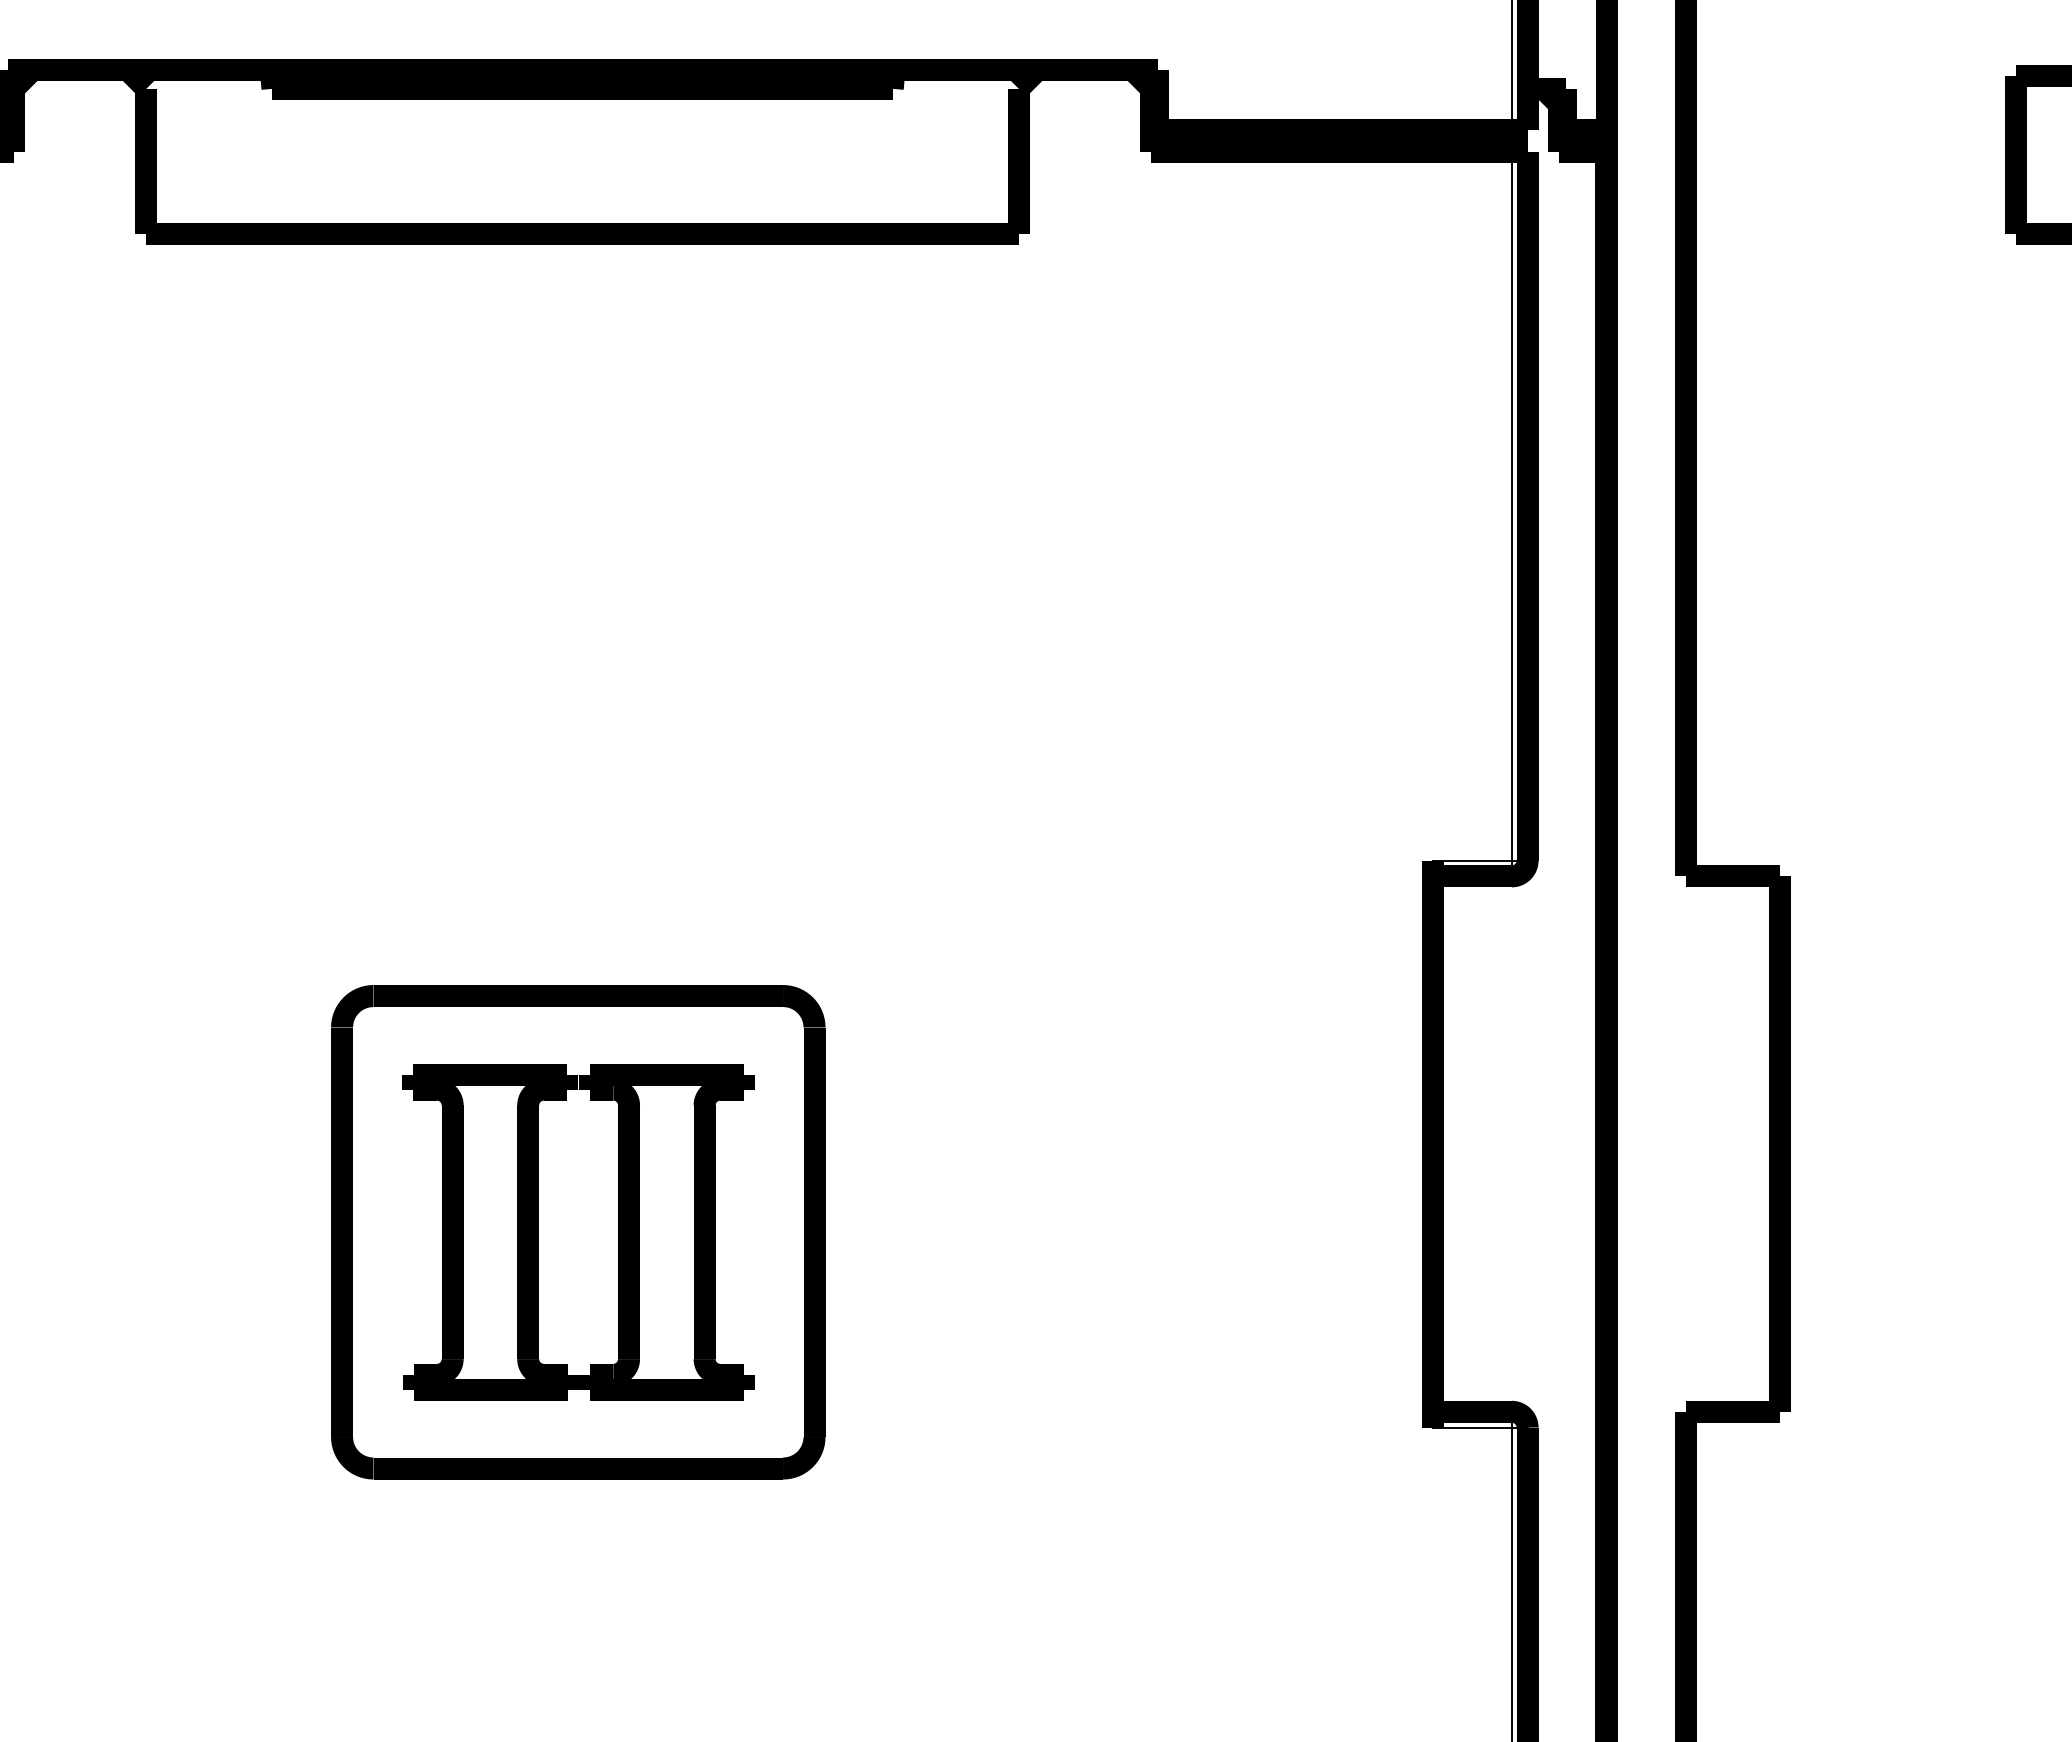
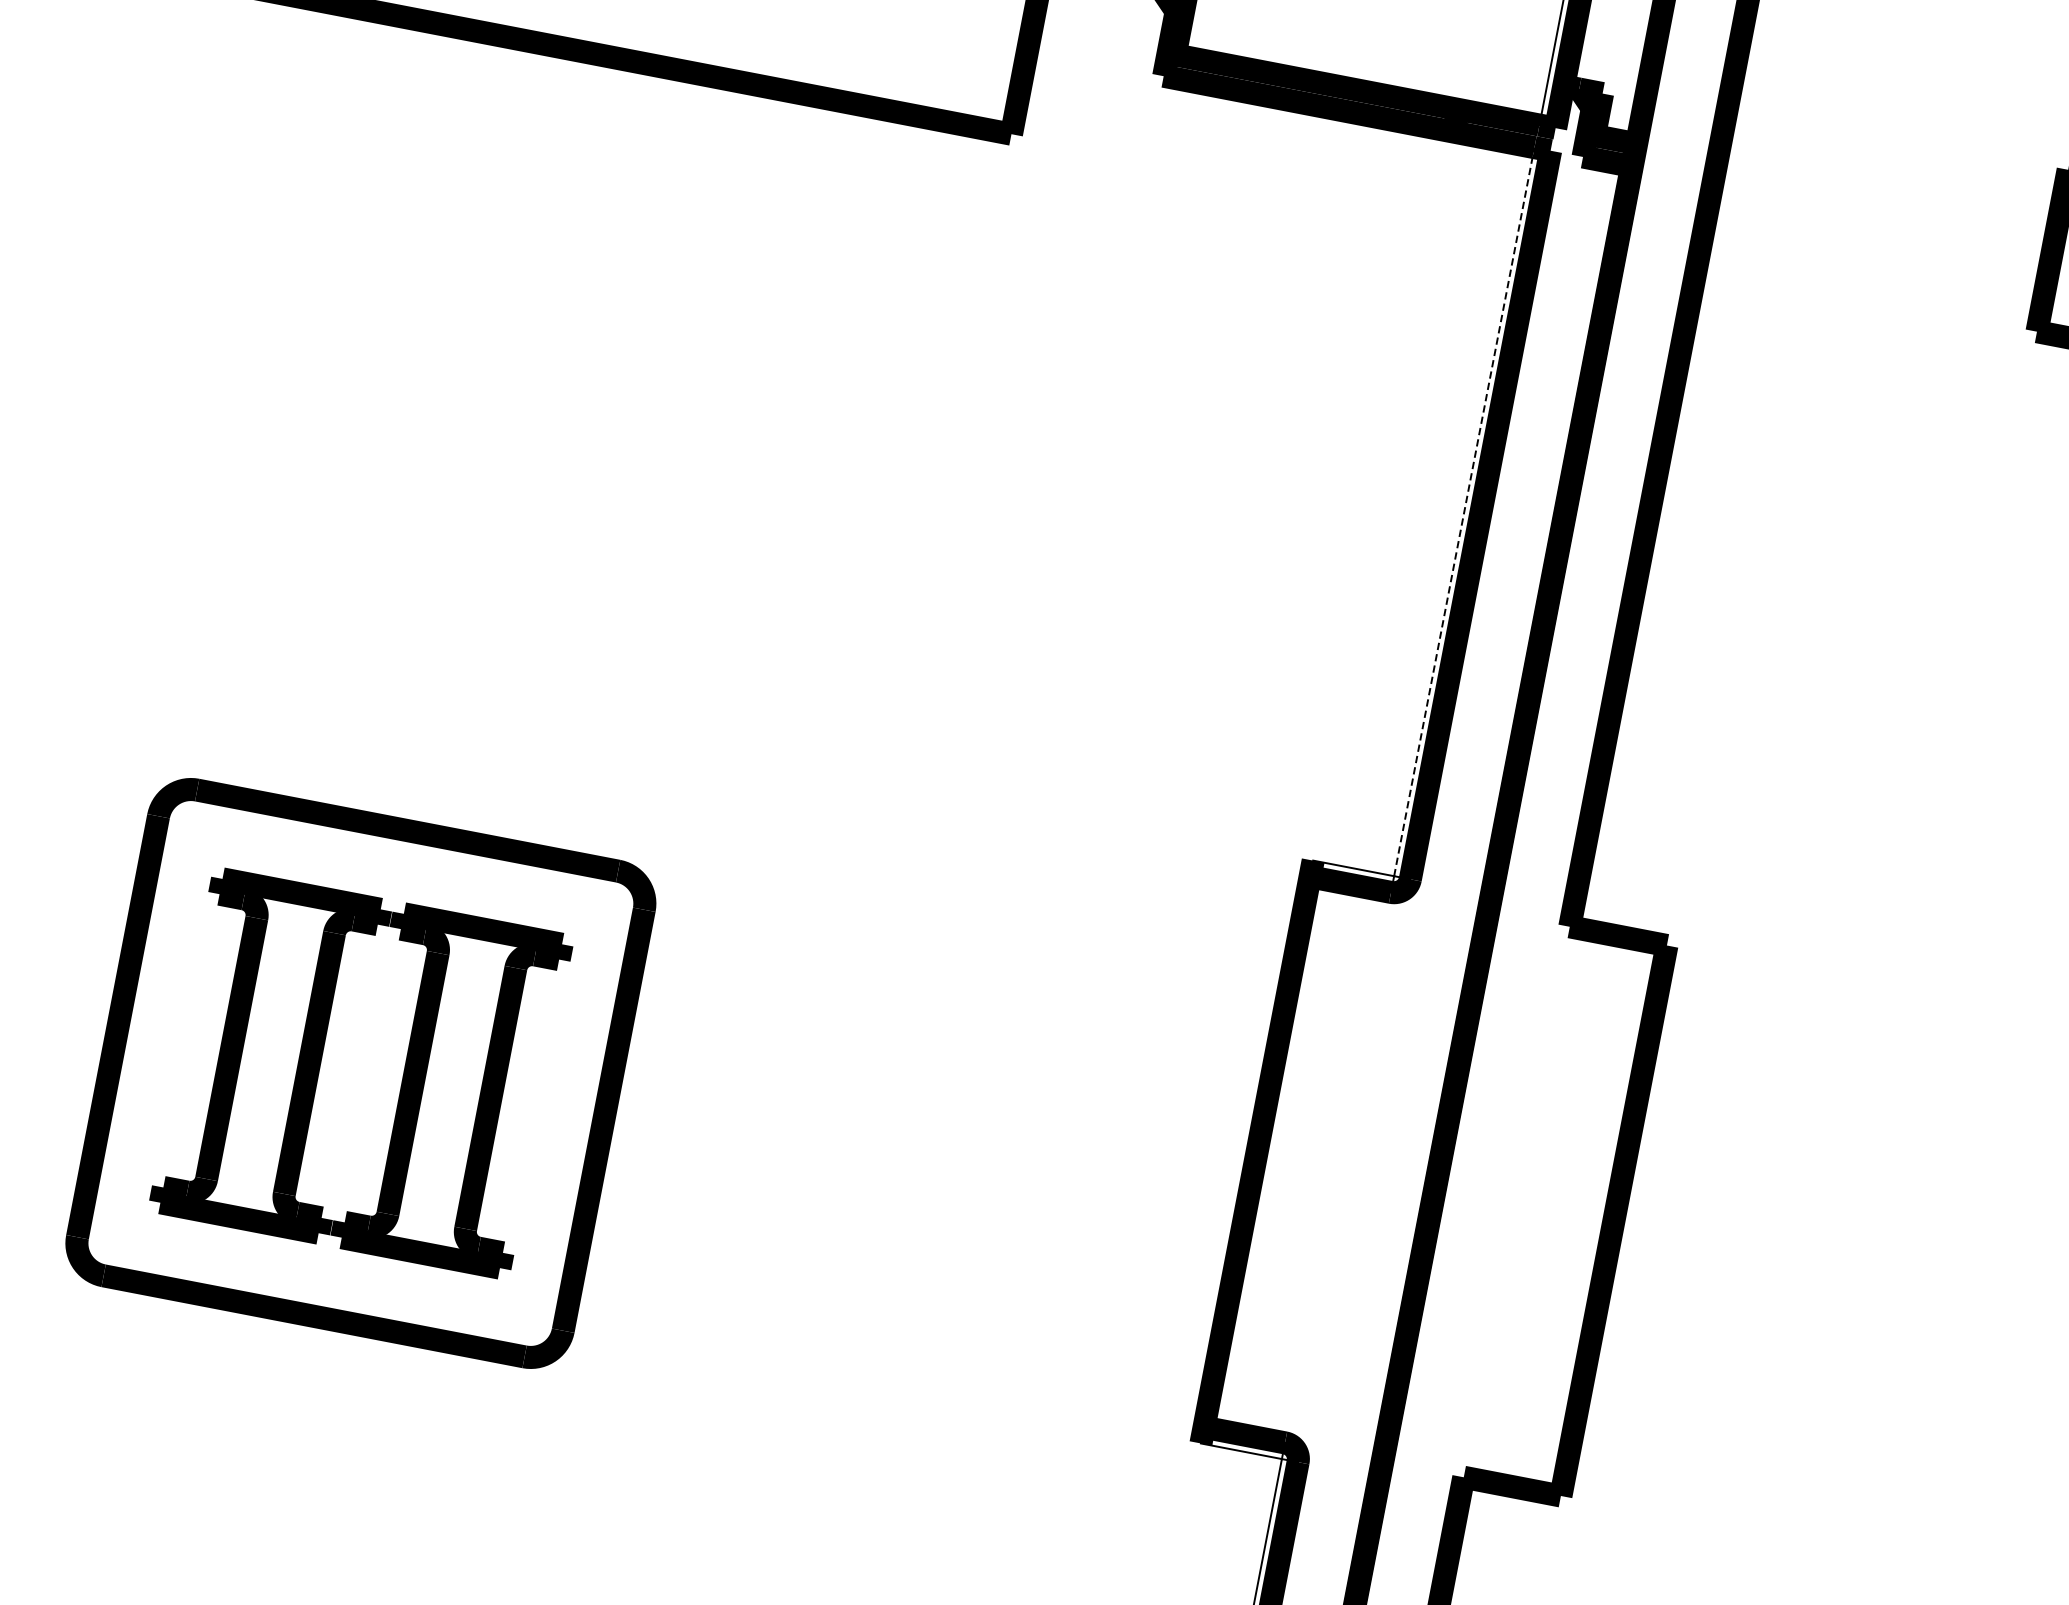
line: (1511, 505) -> (1464, 511), solid -> dashed

